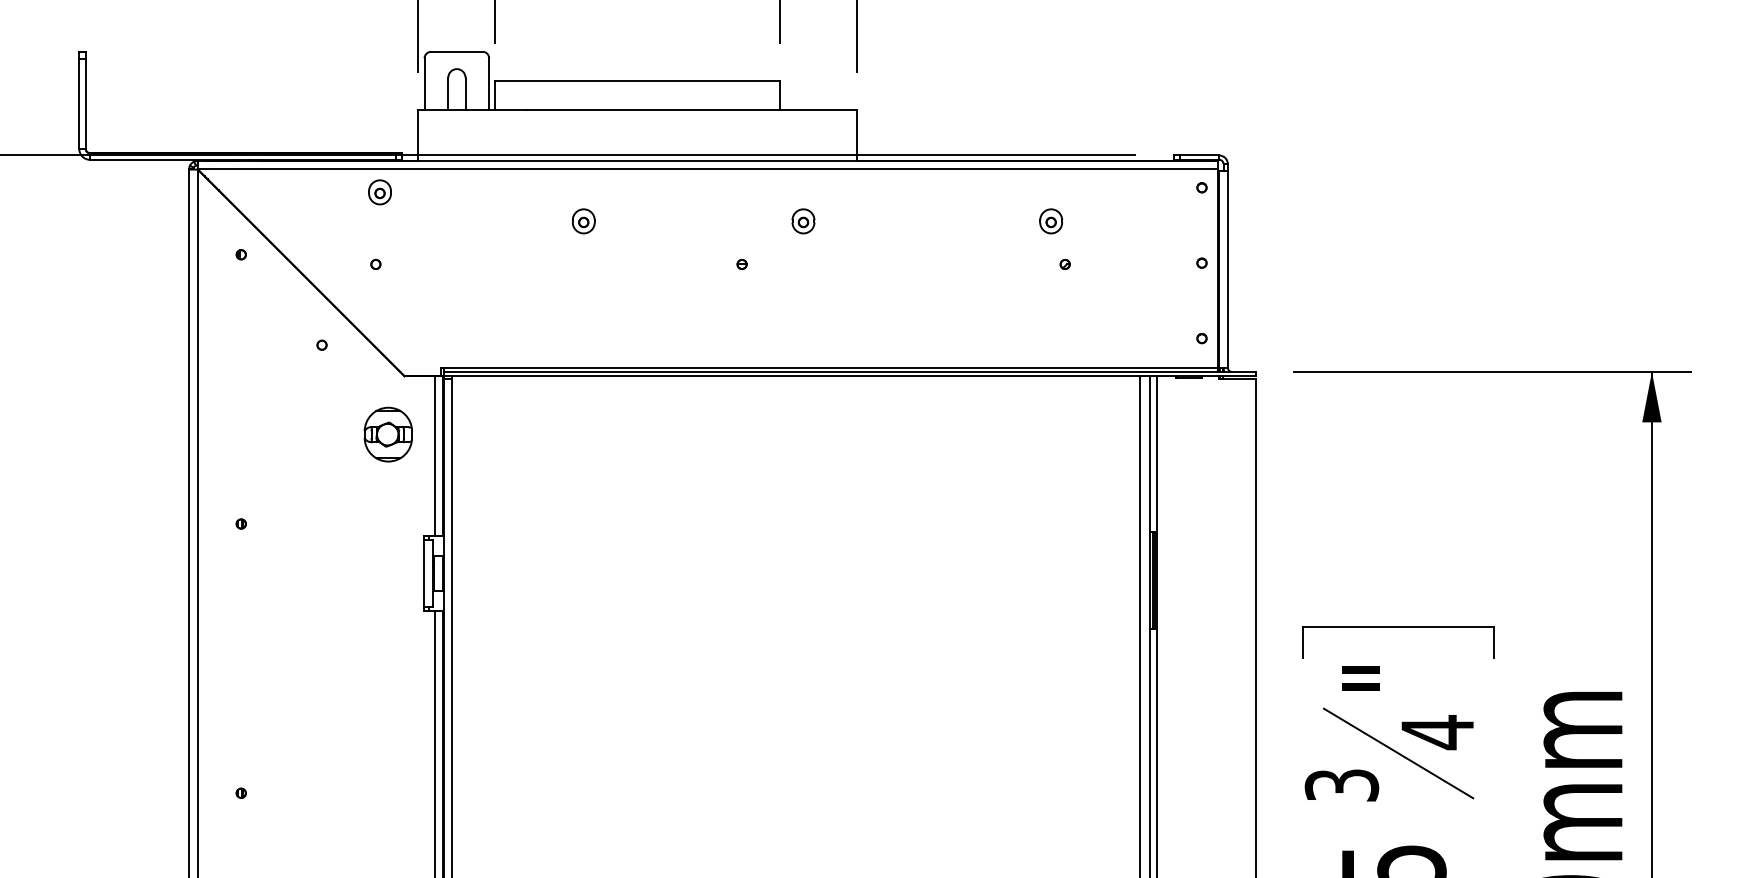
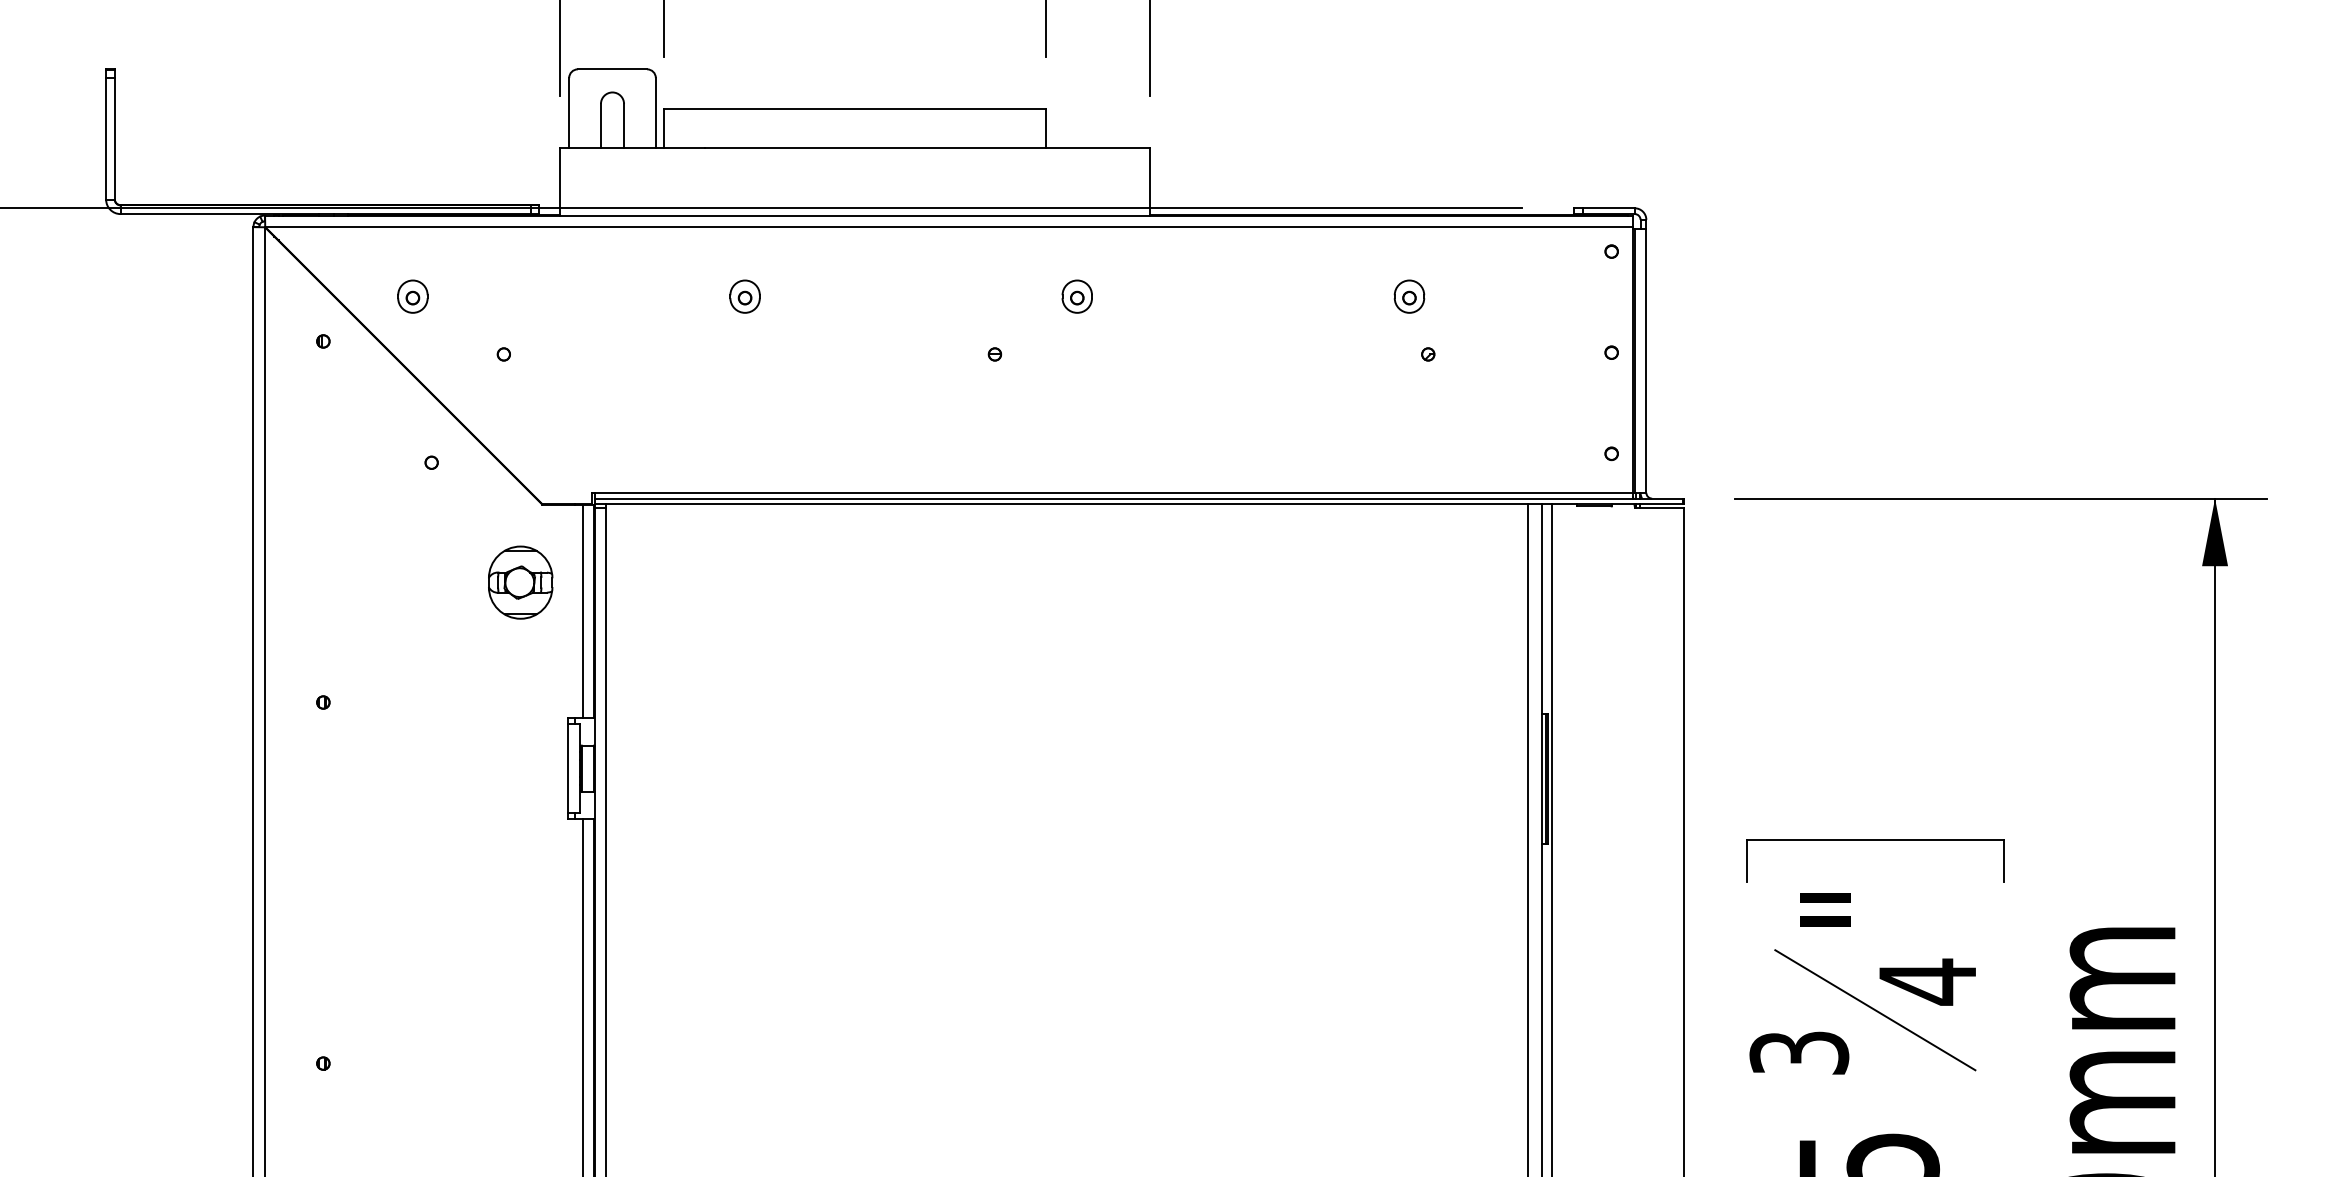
part: (379, 192) -> (412, 296), moved
part: (583, 221) -> (744, 296), moved

